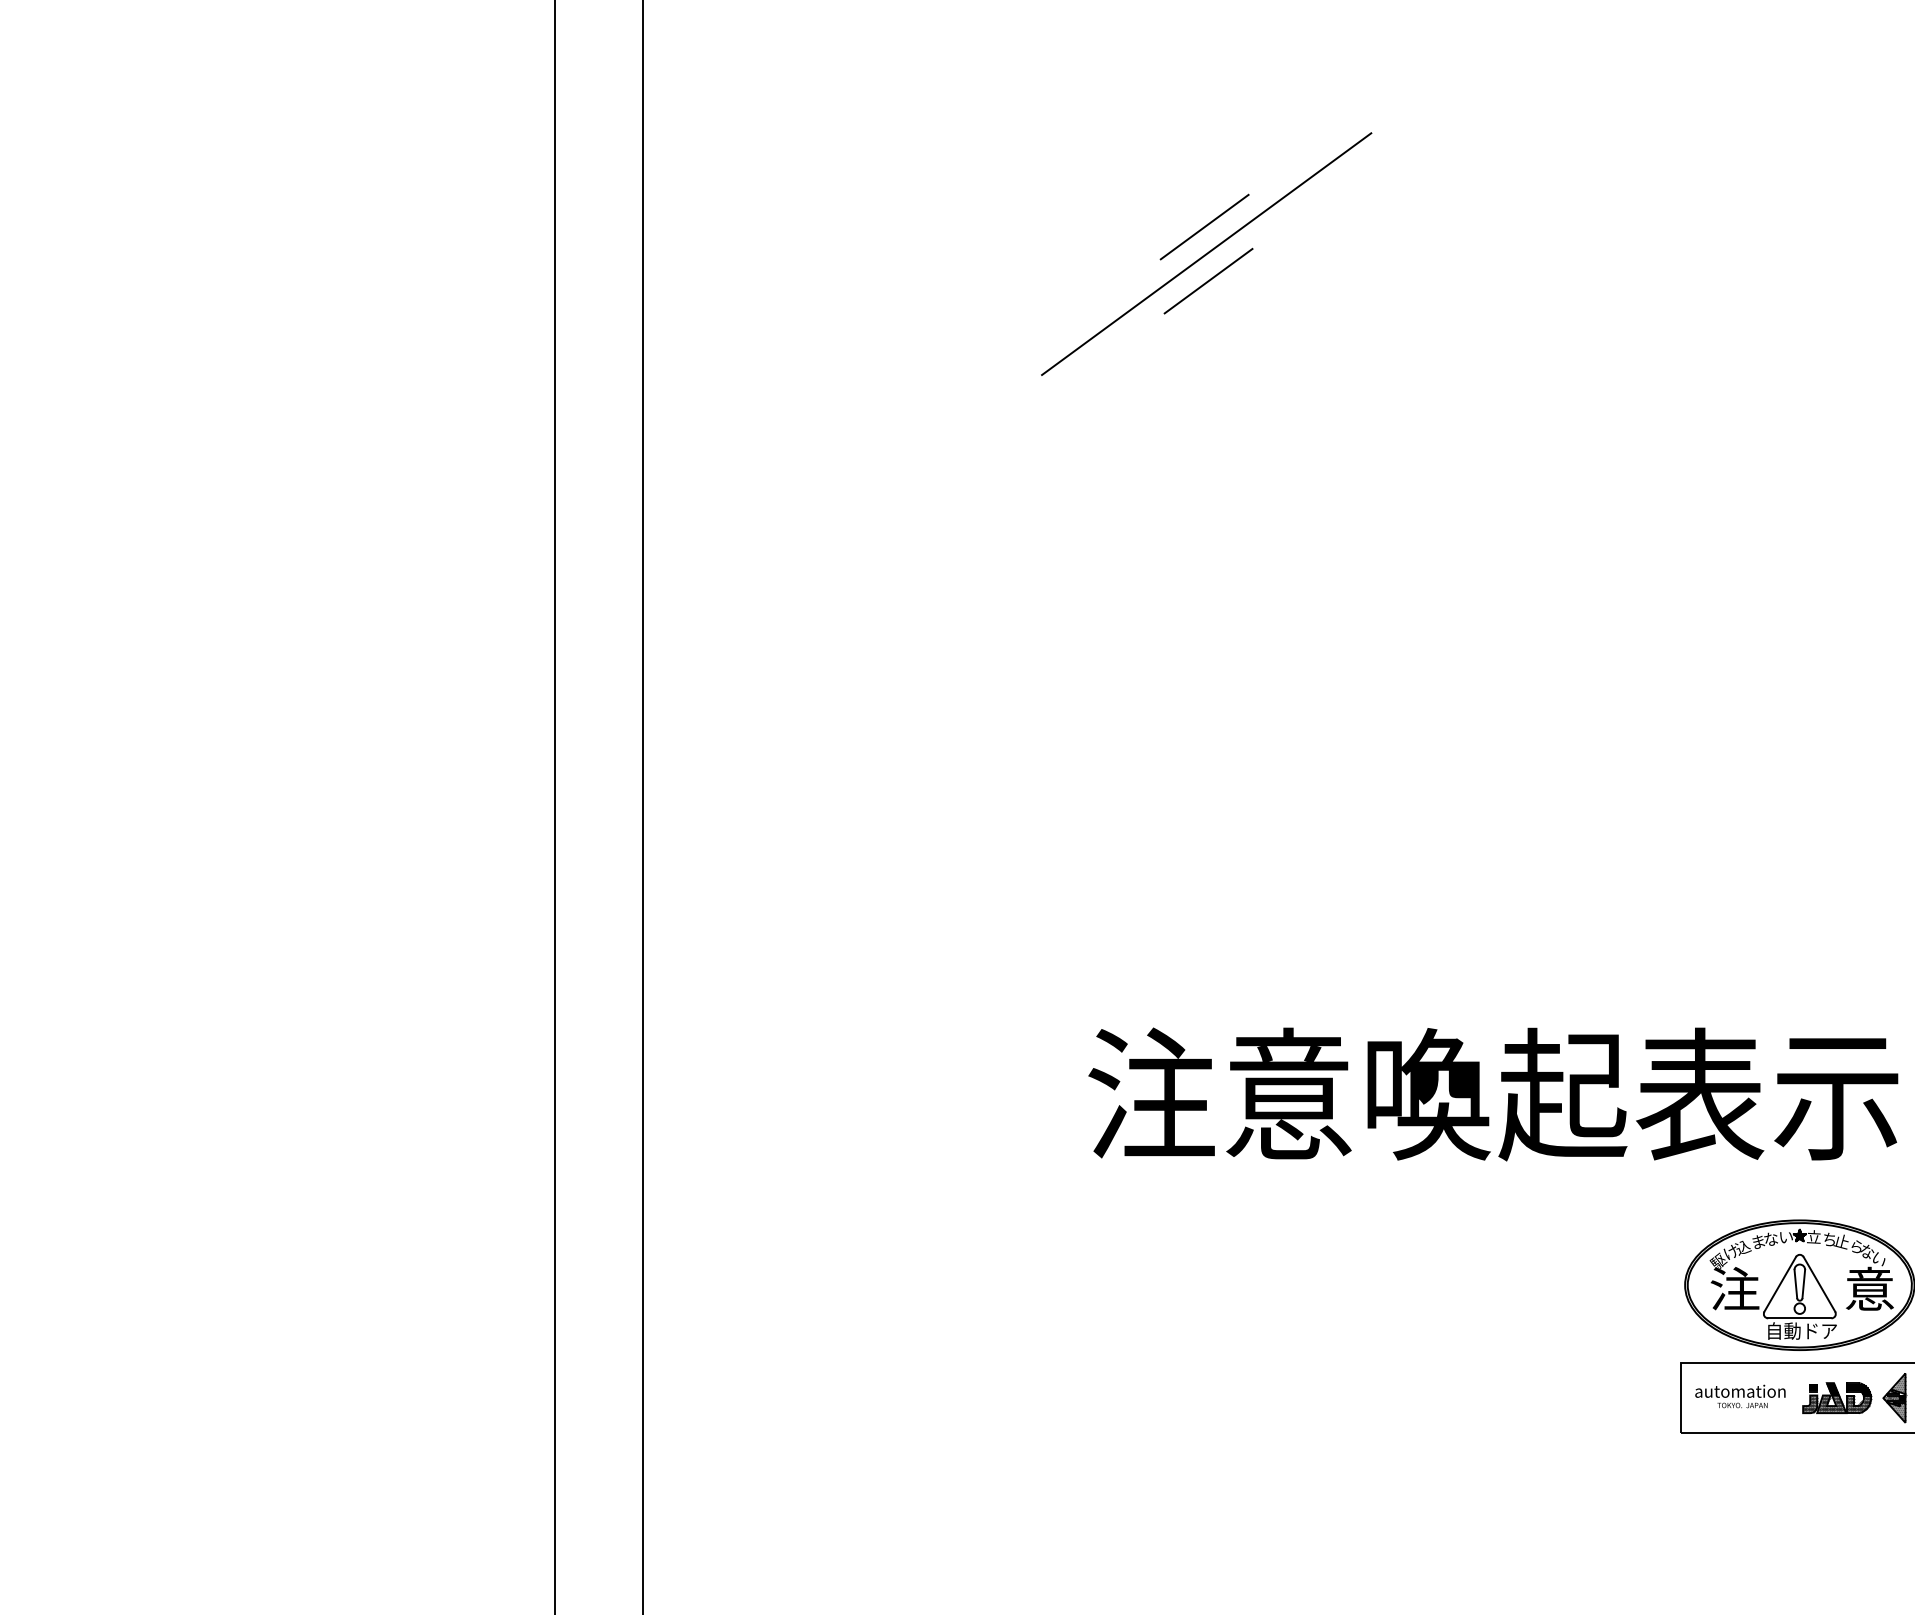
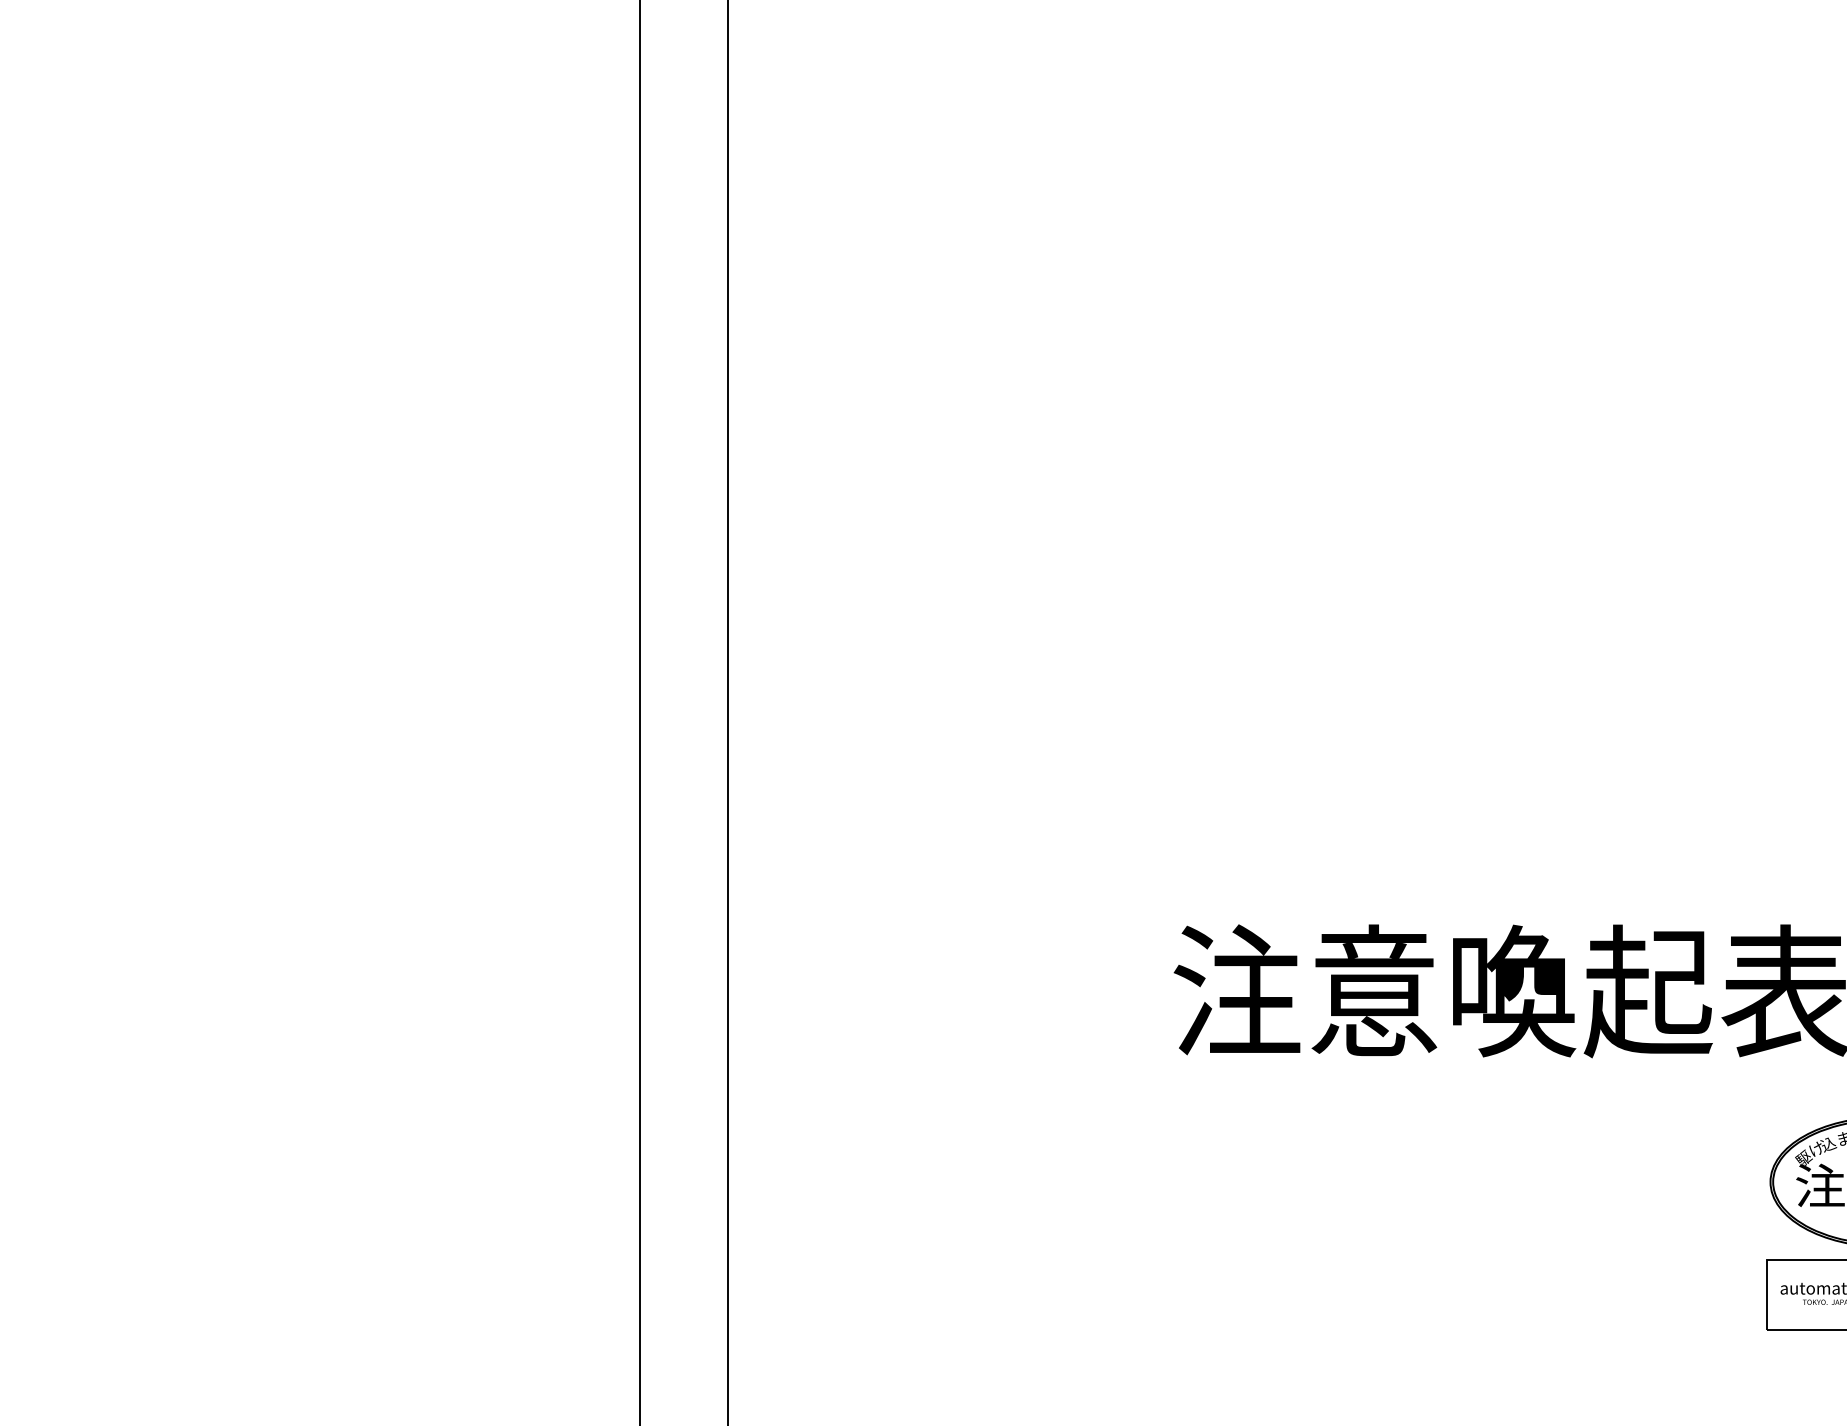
line: (1204, 226) -> (1289, 123), removed
line: (1206, 254) -> (1291, 151), removed
line: (1208, 280) -> (1293, 177), removed

